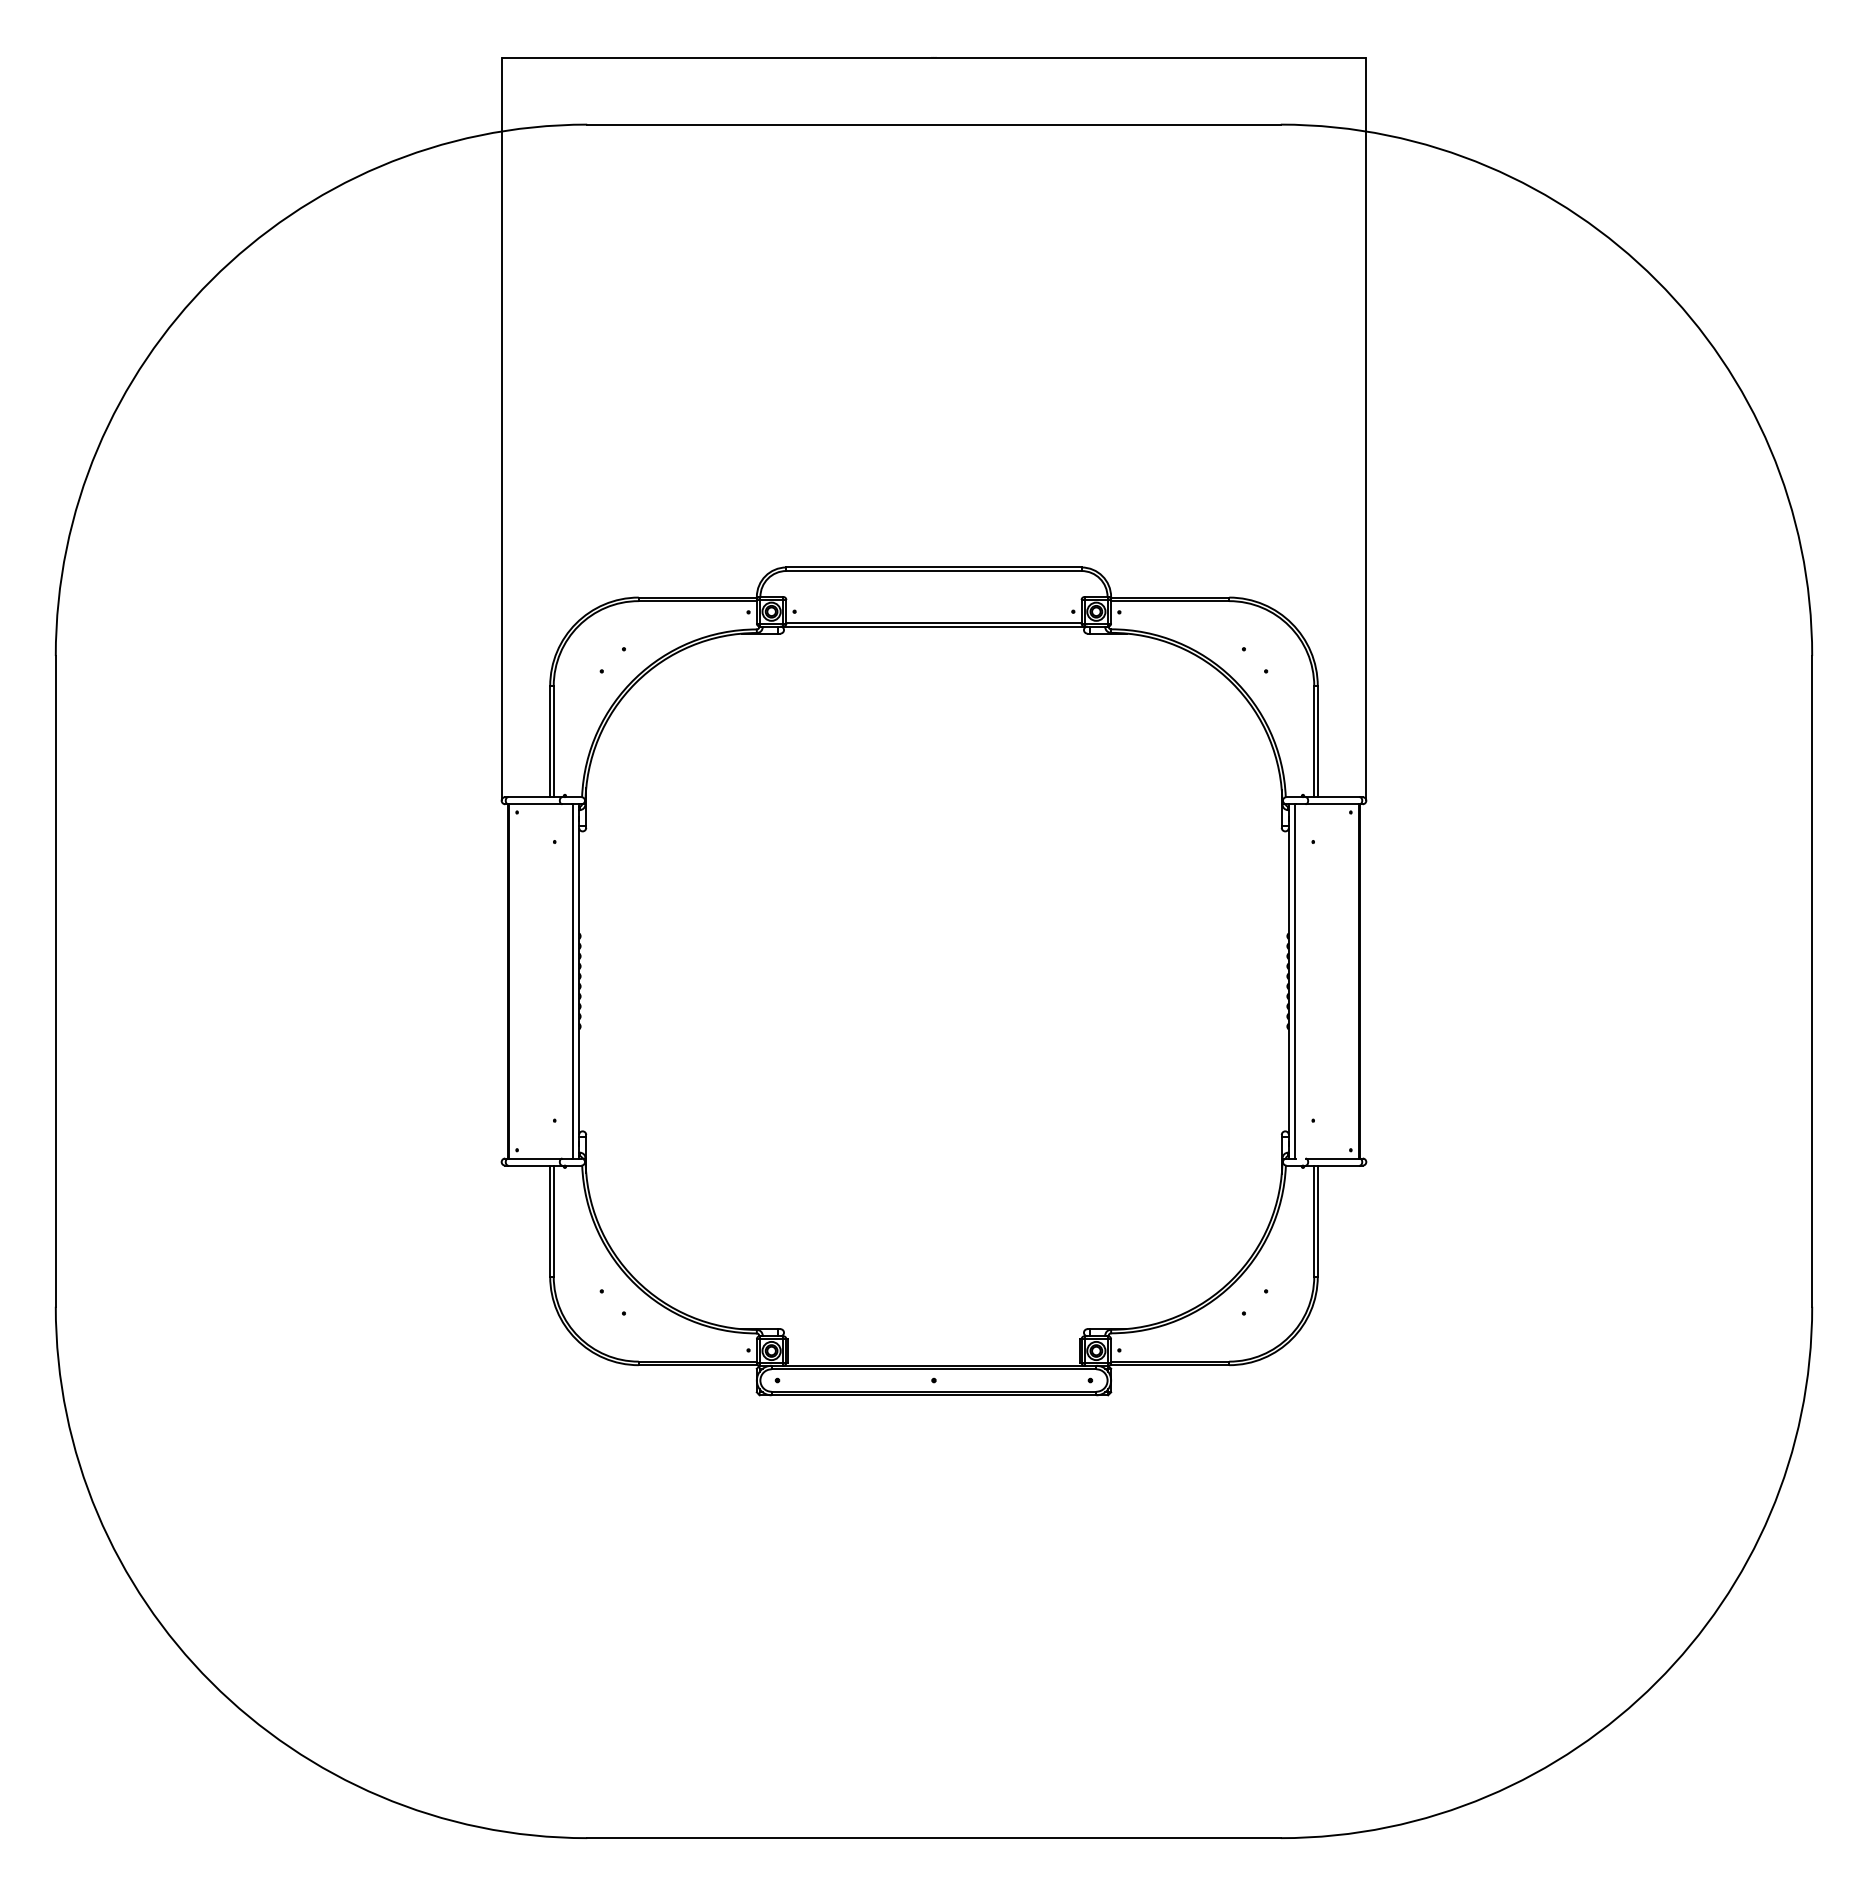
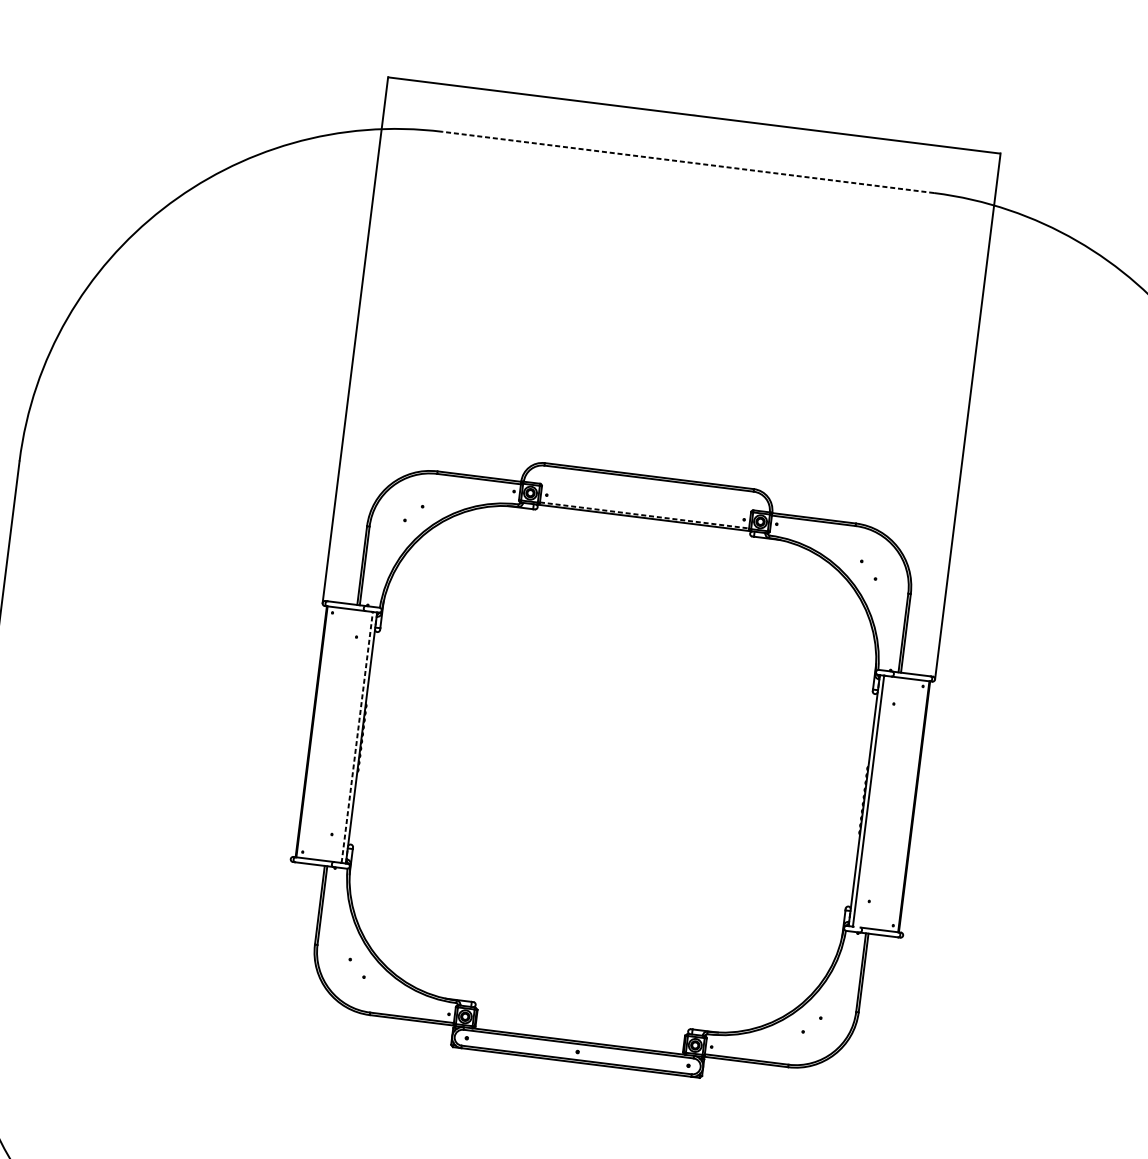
line: (934, 124) -> (688, 162), solid -> dashed
line: (934, 622) -> (644, 515), solid -> dashed
line: (573, 980) -> (357, 736), solid -> dashed

